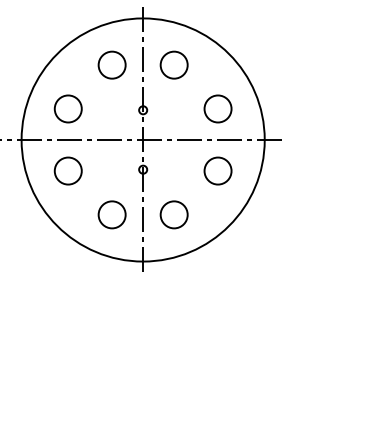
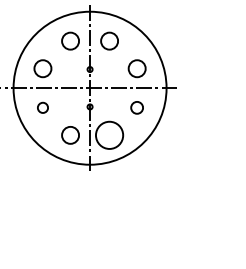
circle: (67, 170) -> (42, 107), size x0.6
circle: (216, 170) -> (136, 107), size x0.7
circle: (174, 213) -> (109, 134), size x1.6

